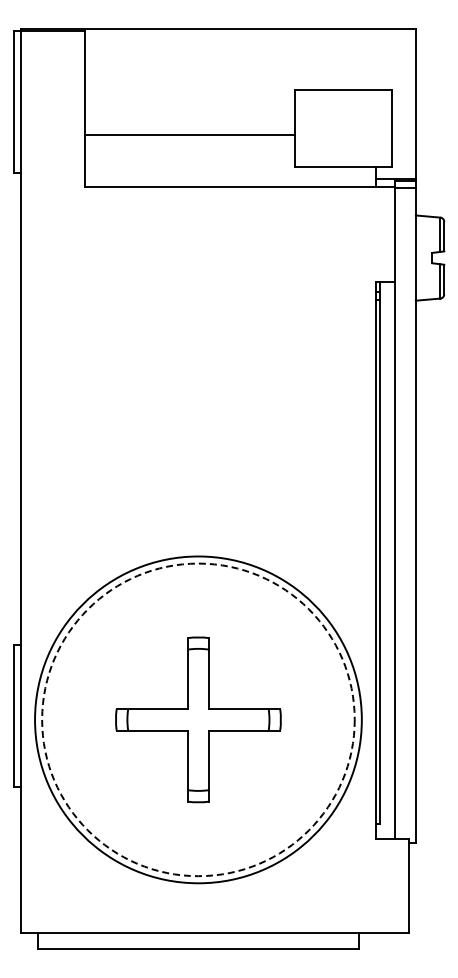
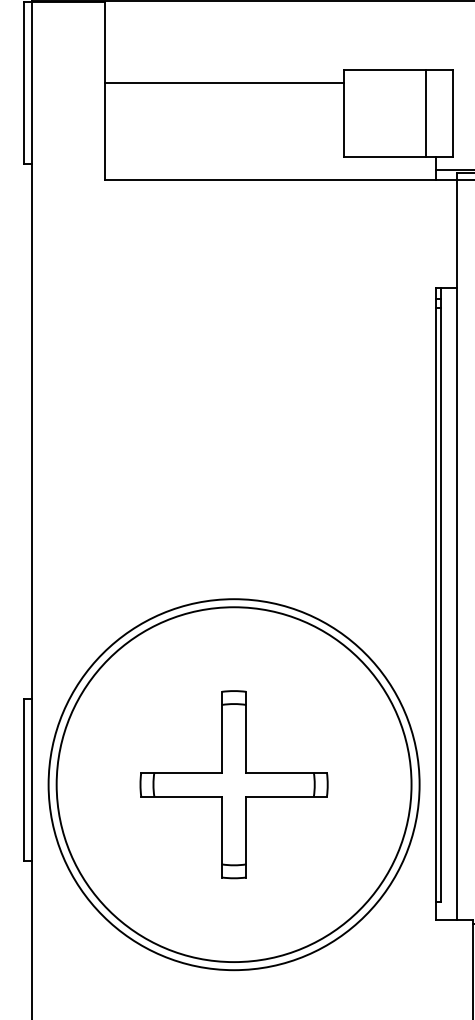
line: (367, 128) -> (426, 113), added
line: (189, 134) -> (223, 82), moved
circle: (198, 719) -> (234, 784), dashed -> solid

